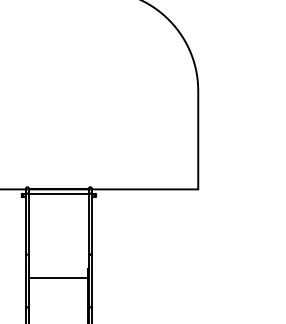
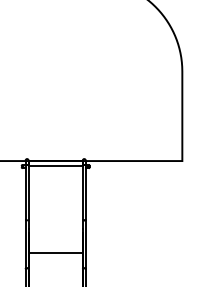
line: (58, 277) -> (55, 252), moved

